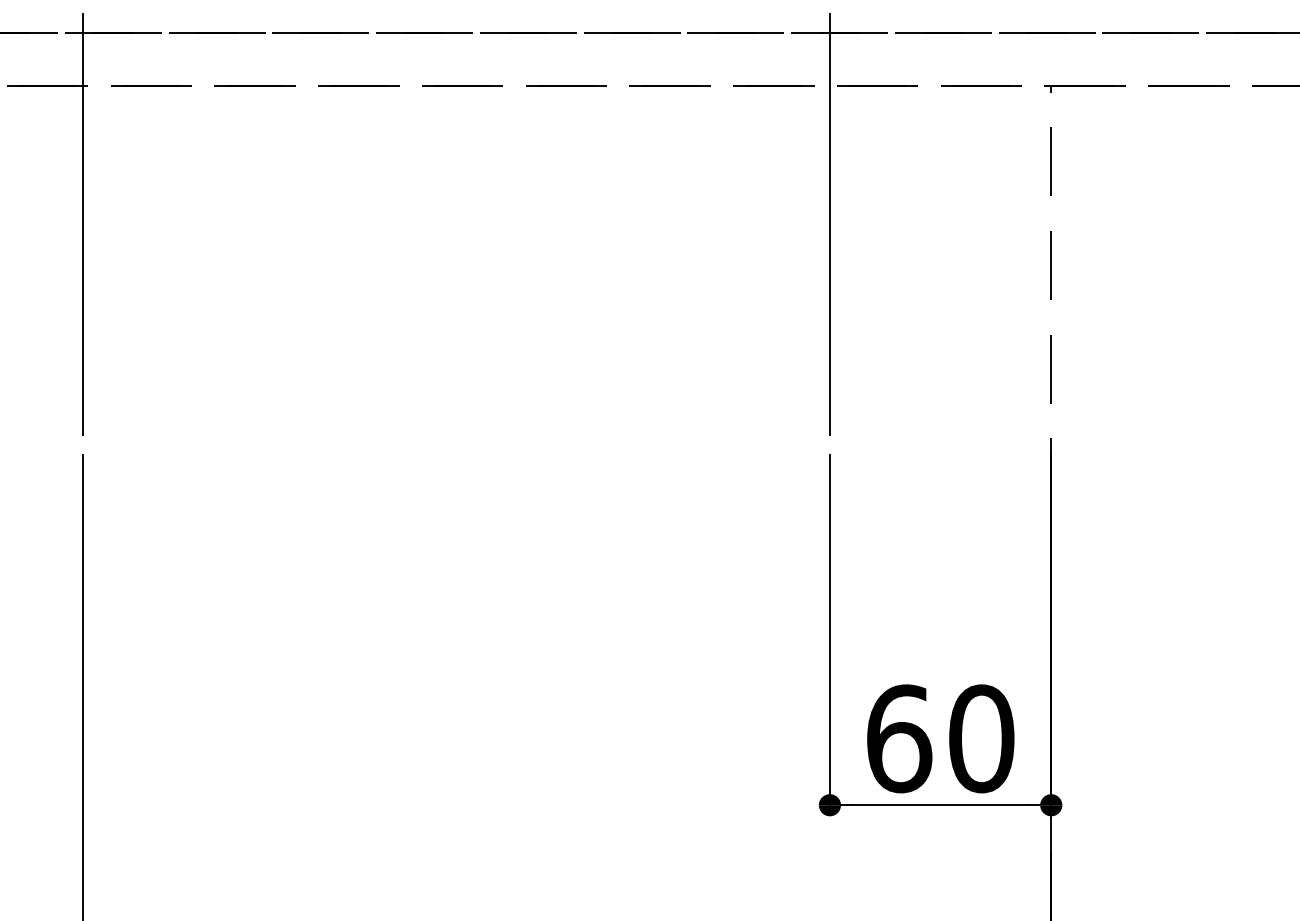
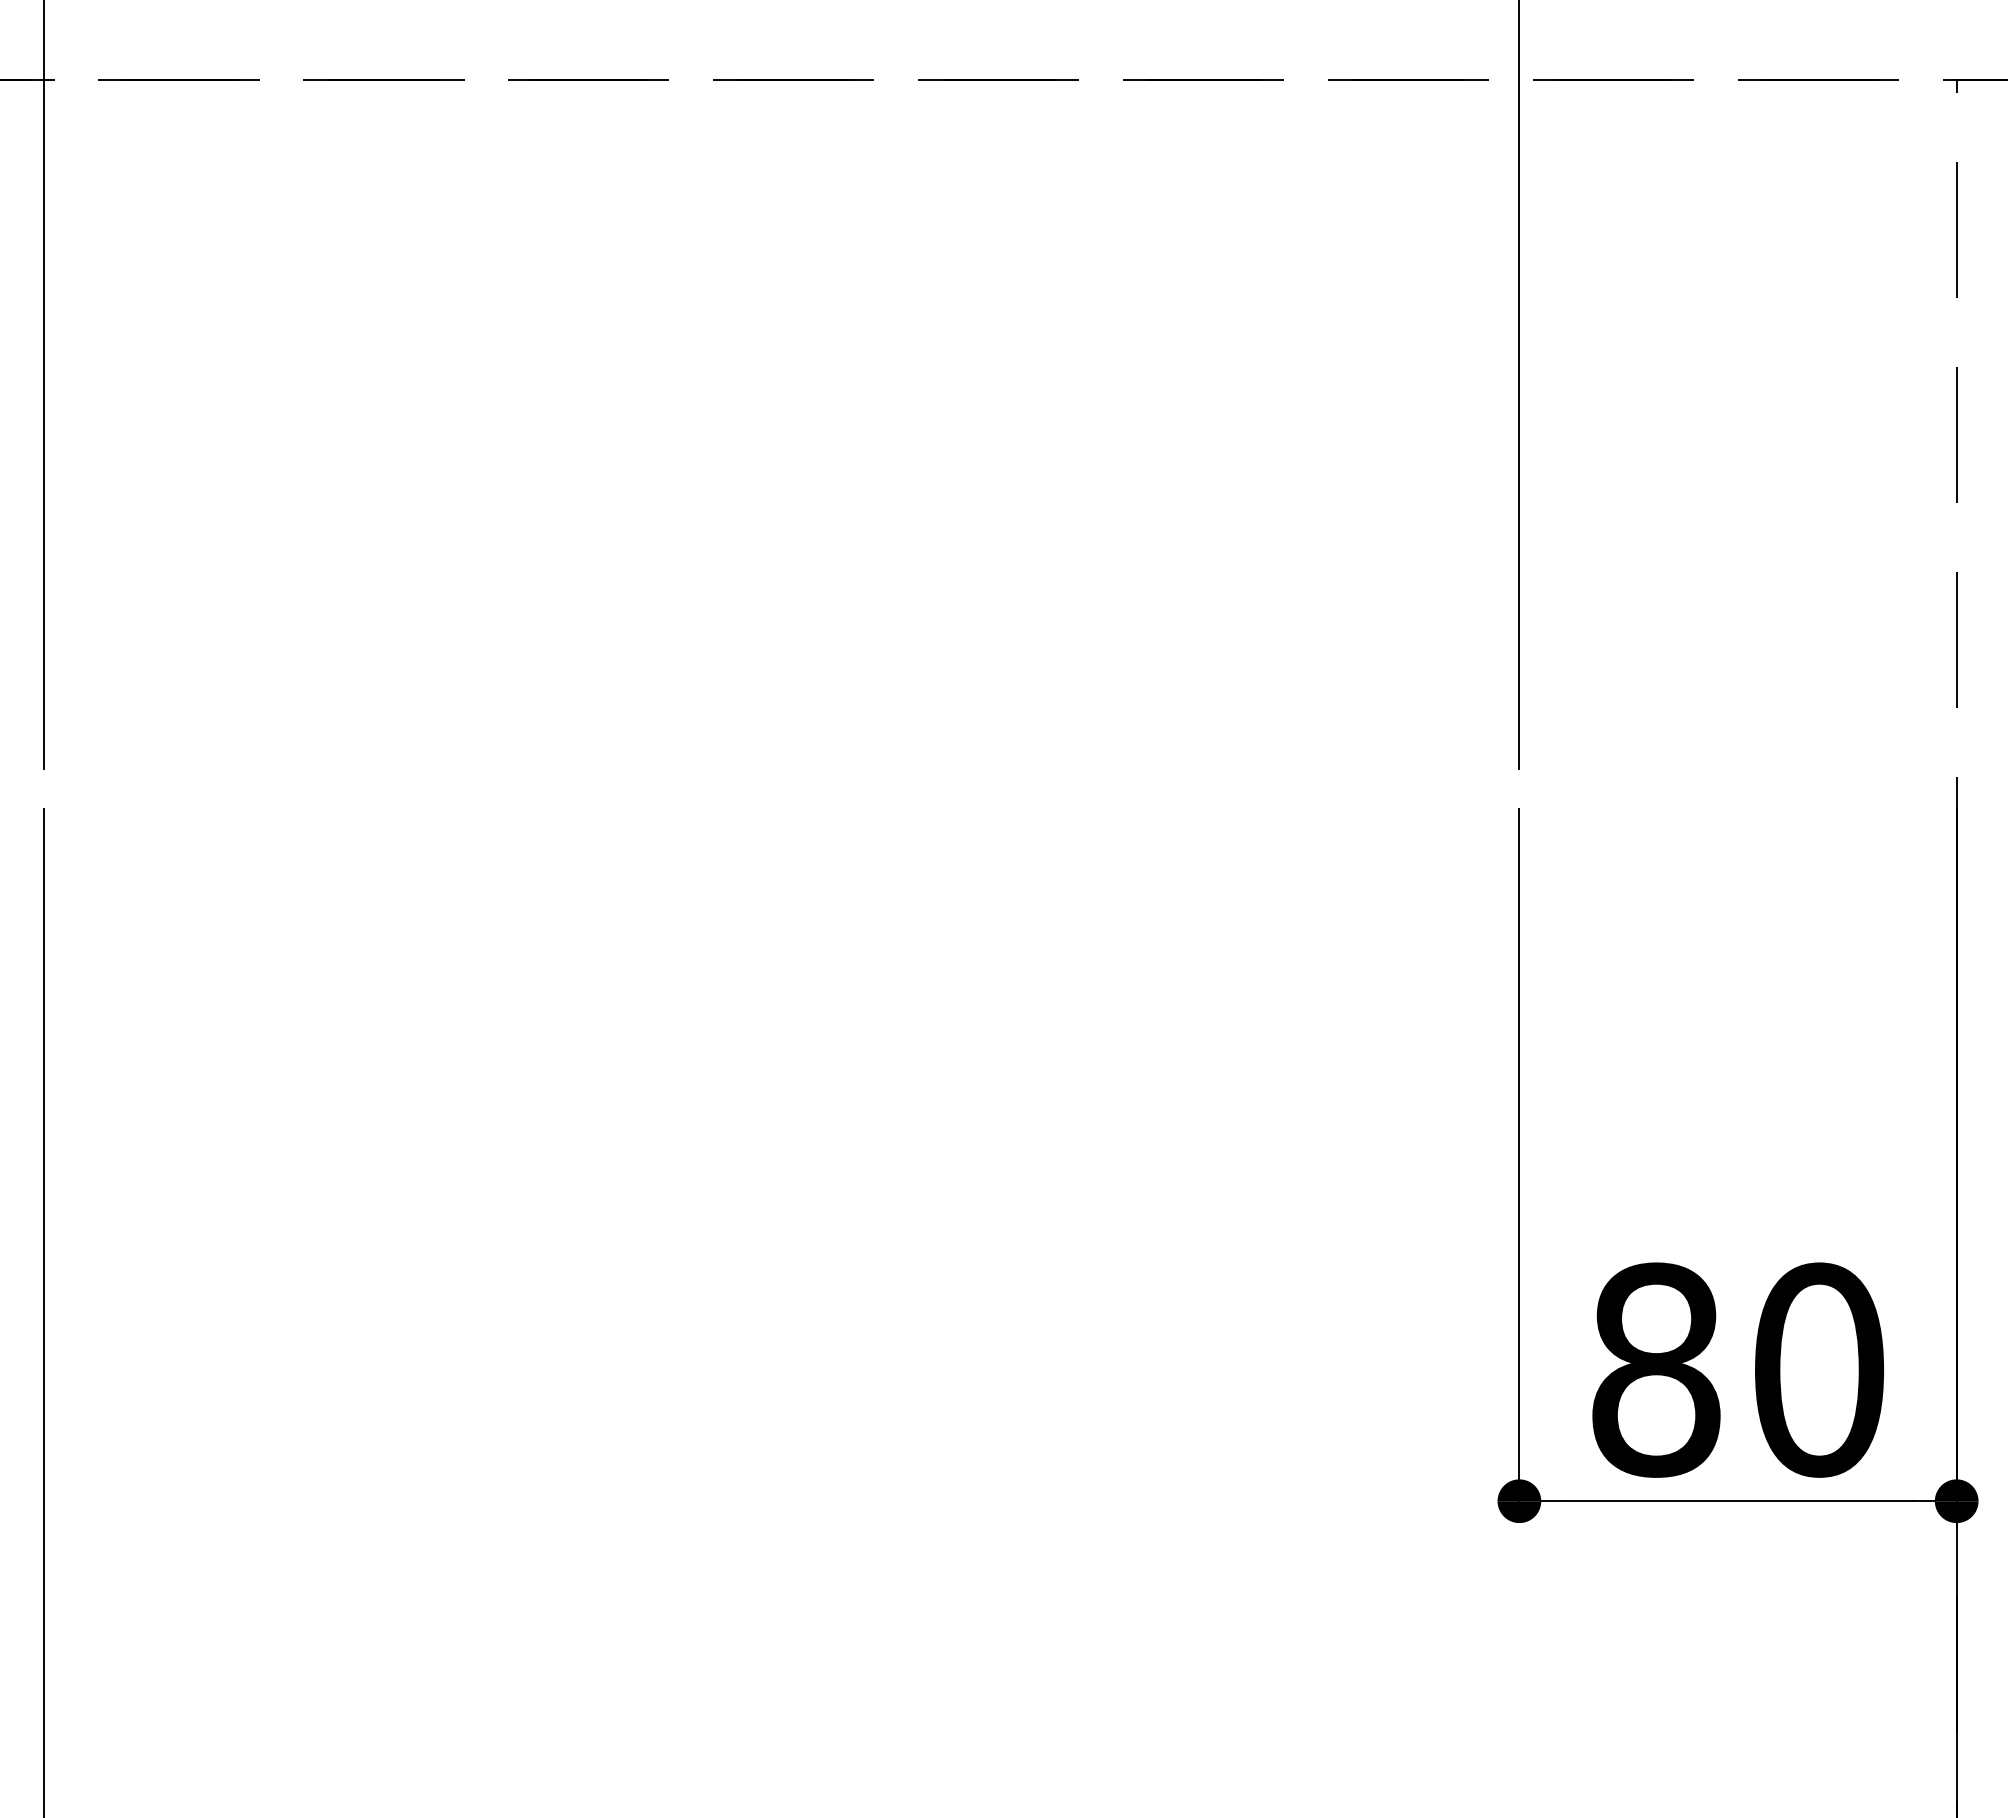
text: (899, 738) -> (1656, 1369), 60 -> 80

